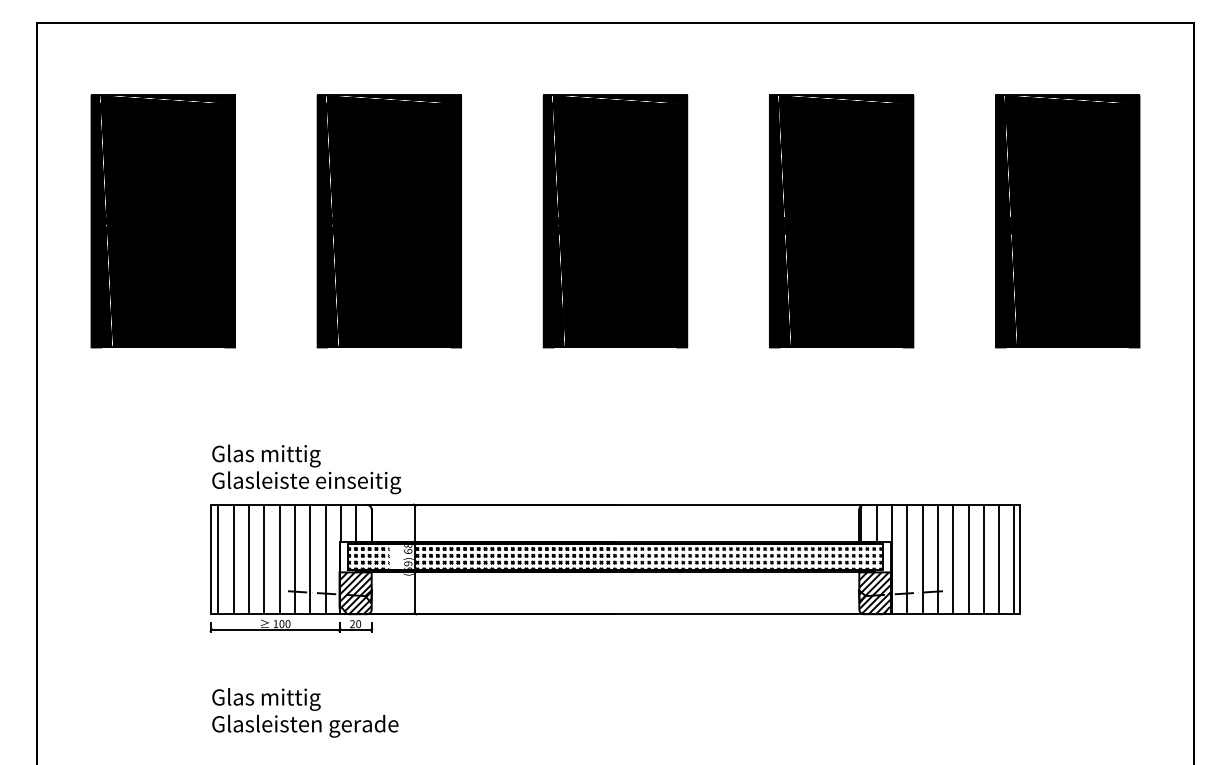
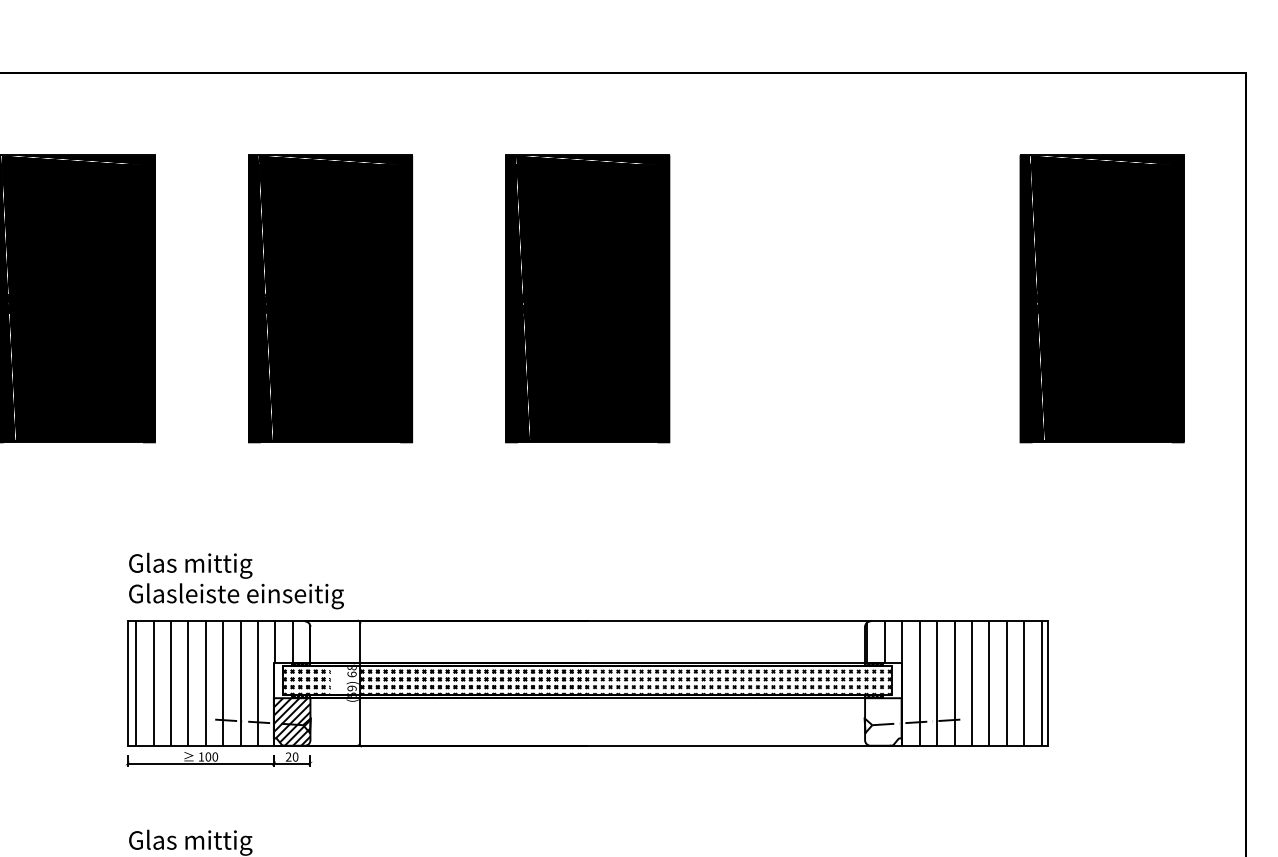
part: (841, 221) -> (844, 299), removed
hatch: (875, 593) -> (883, 722), removed

